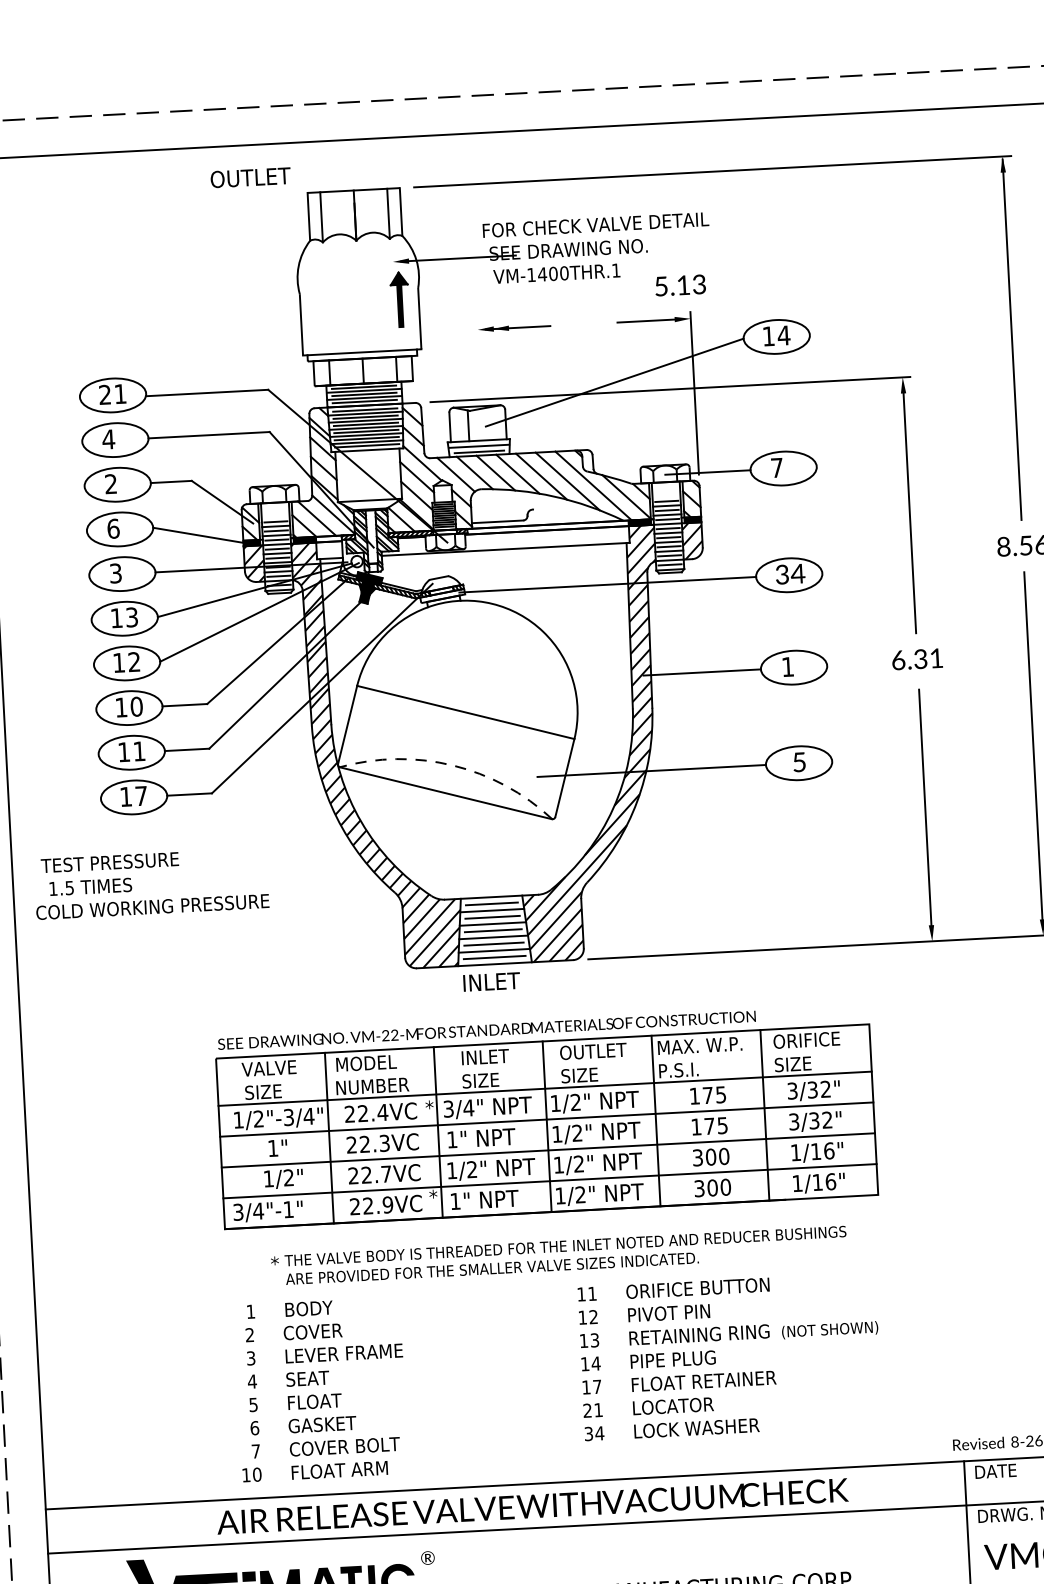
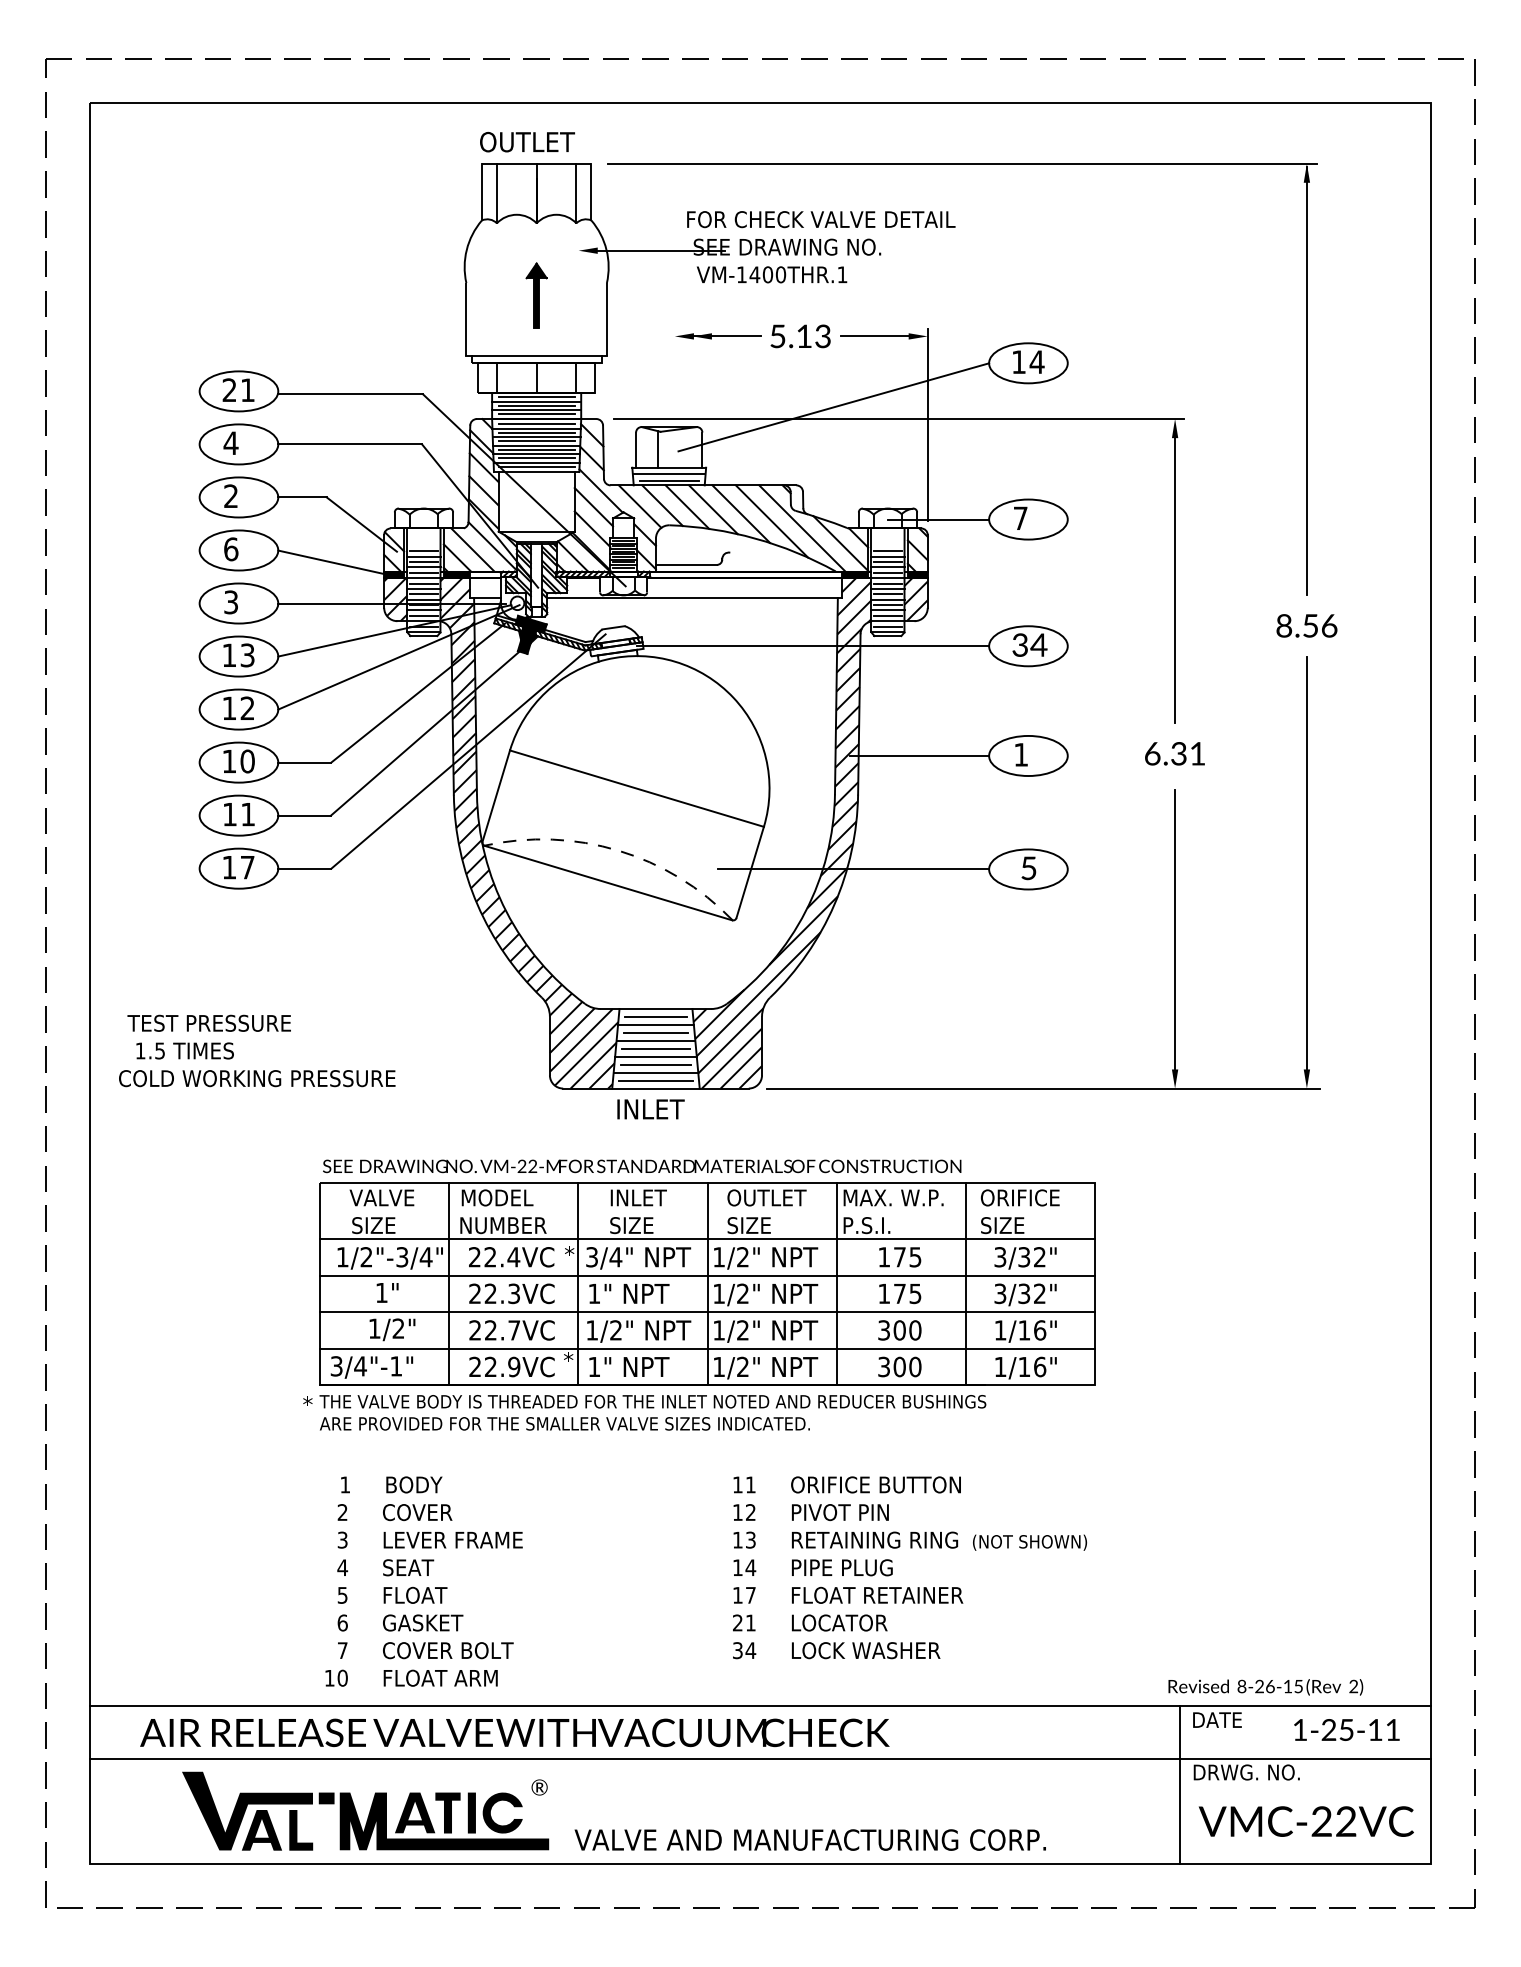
text: (250, 178) -> (527, 142), moved
text: (680, 285) -> (800, 336), moved
part: (399, 299) -> (536, 295), moved
text: (151, 883) -> (257, 1050), moved
text: (558, 1255) -> (644, 1412), moved
text: (532, 1506) -> (514, 1732), moved

